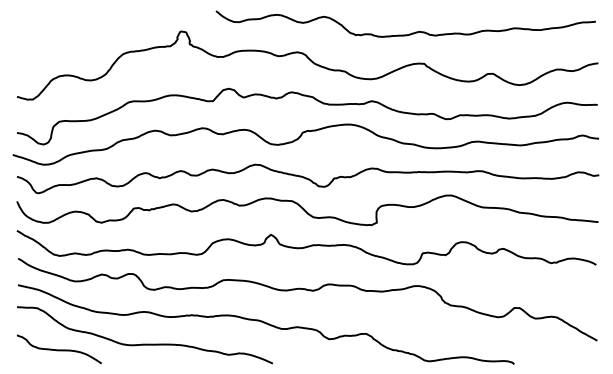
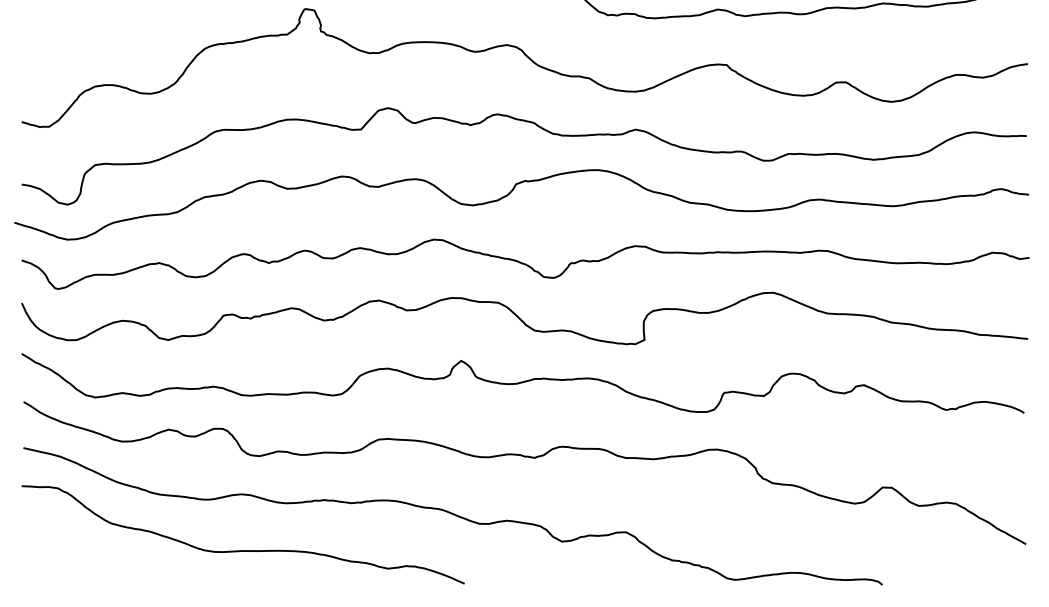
curve: (59, 349) -> (95, 559), removed

